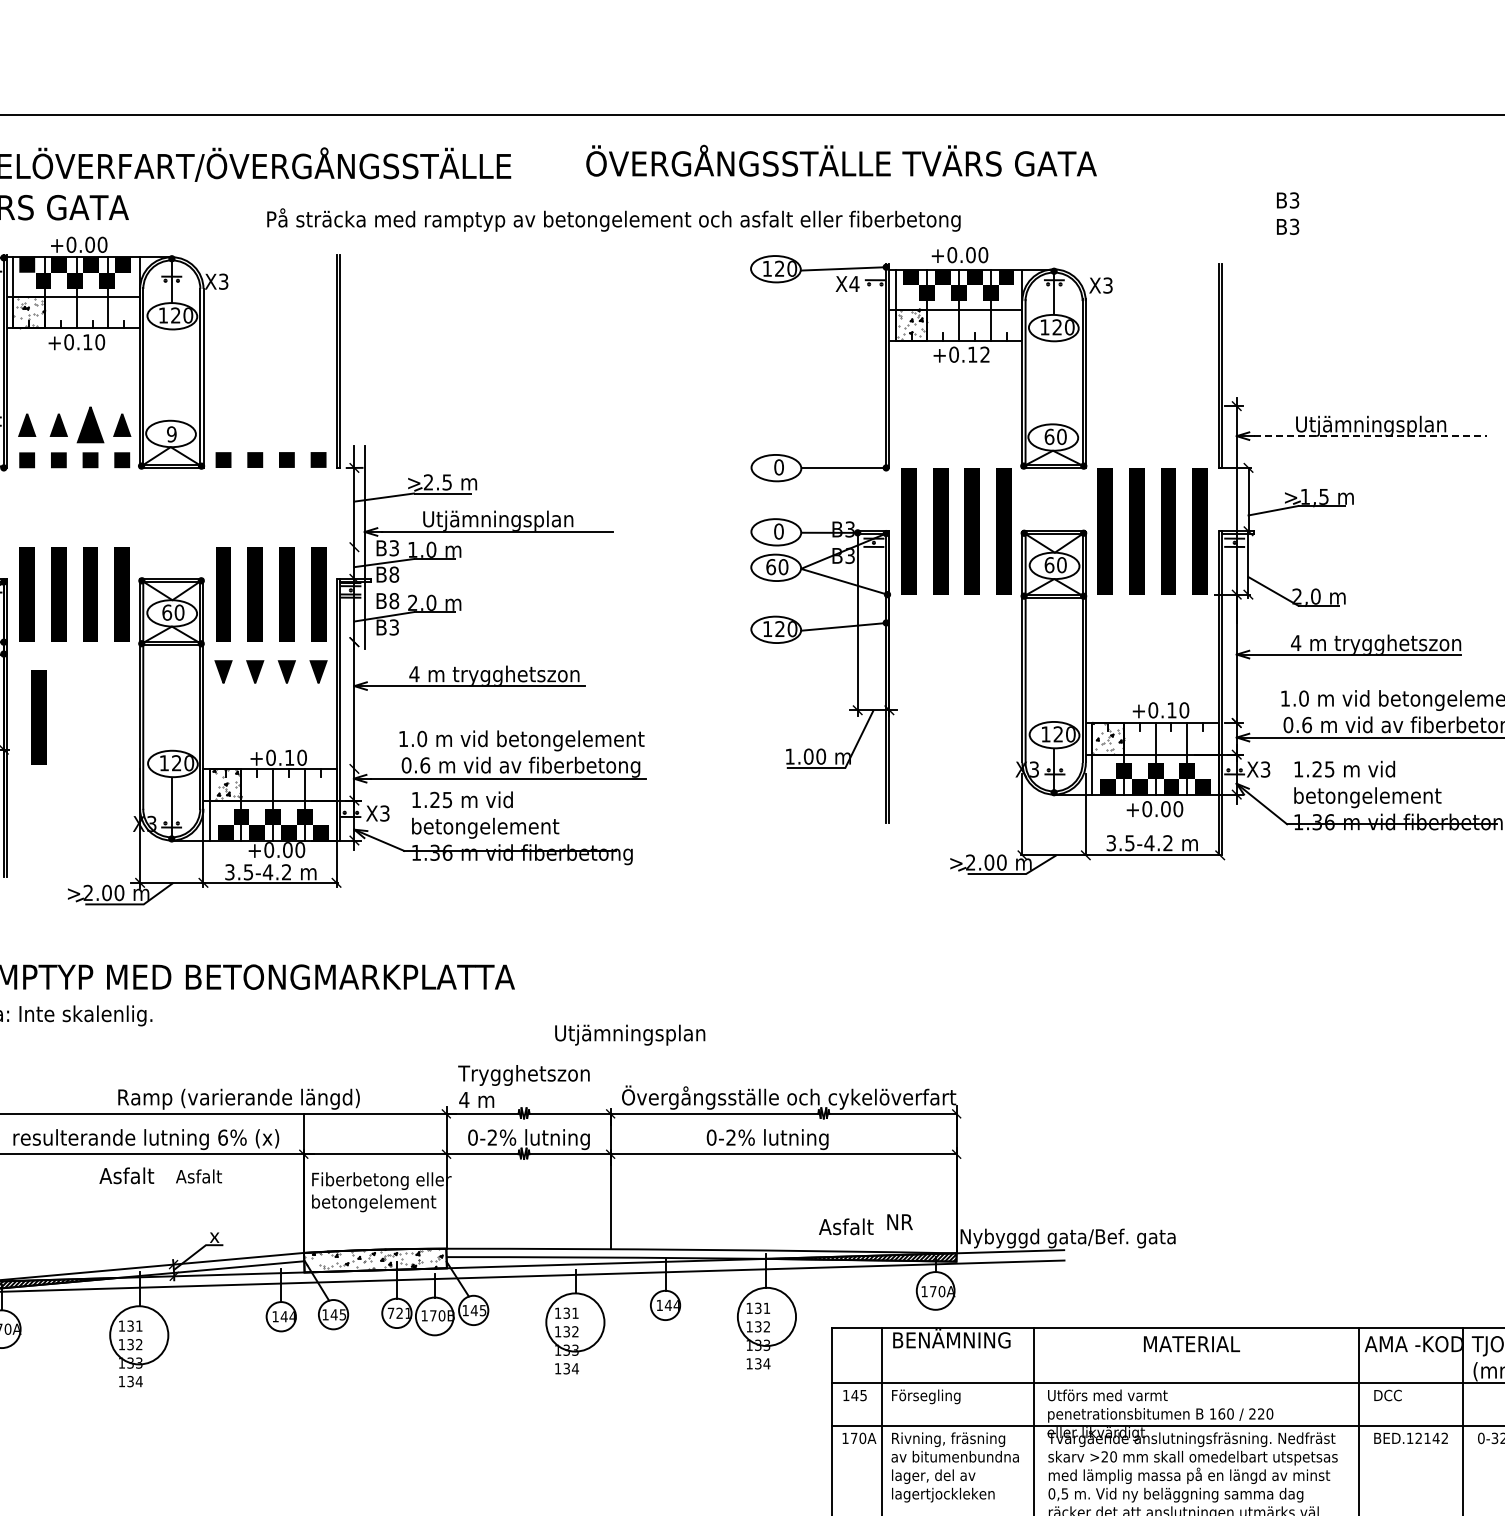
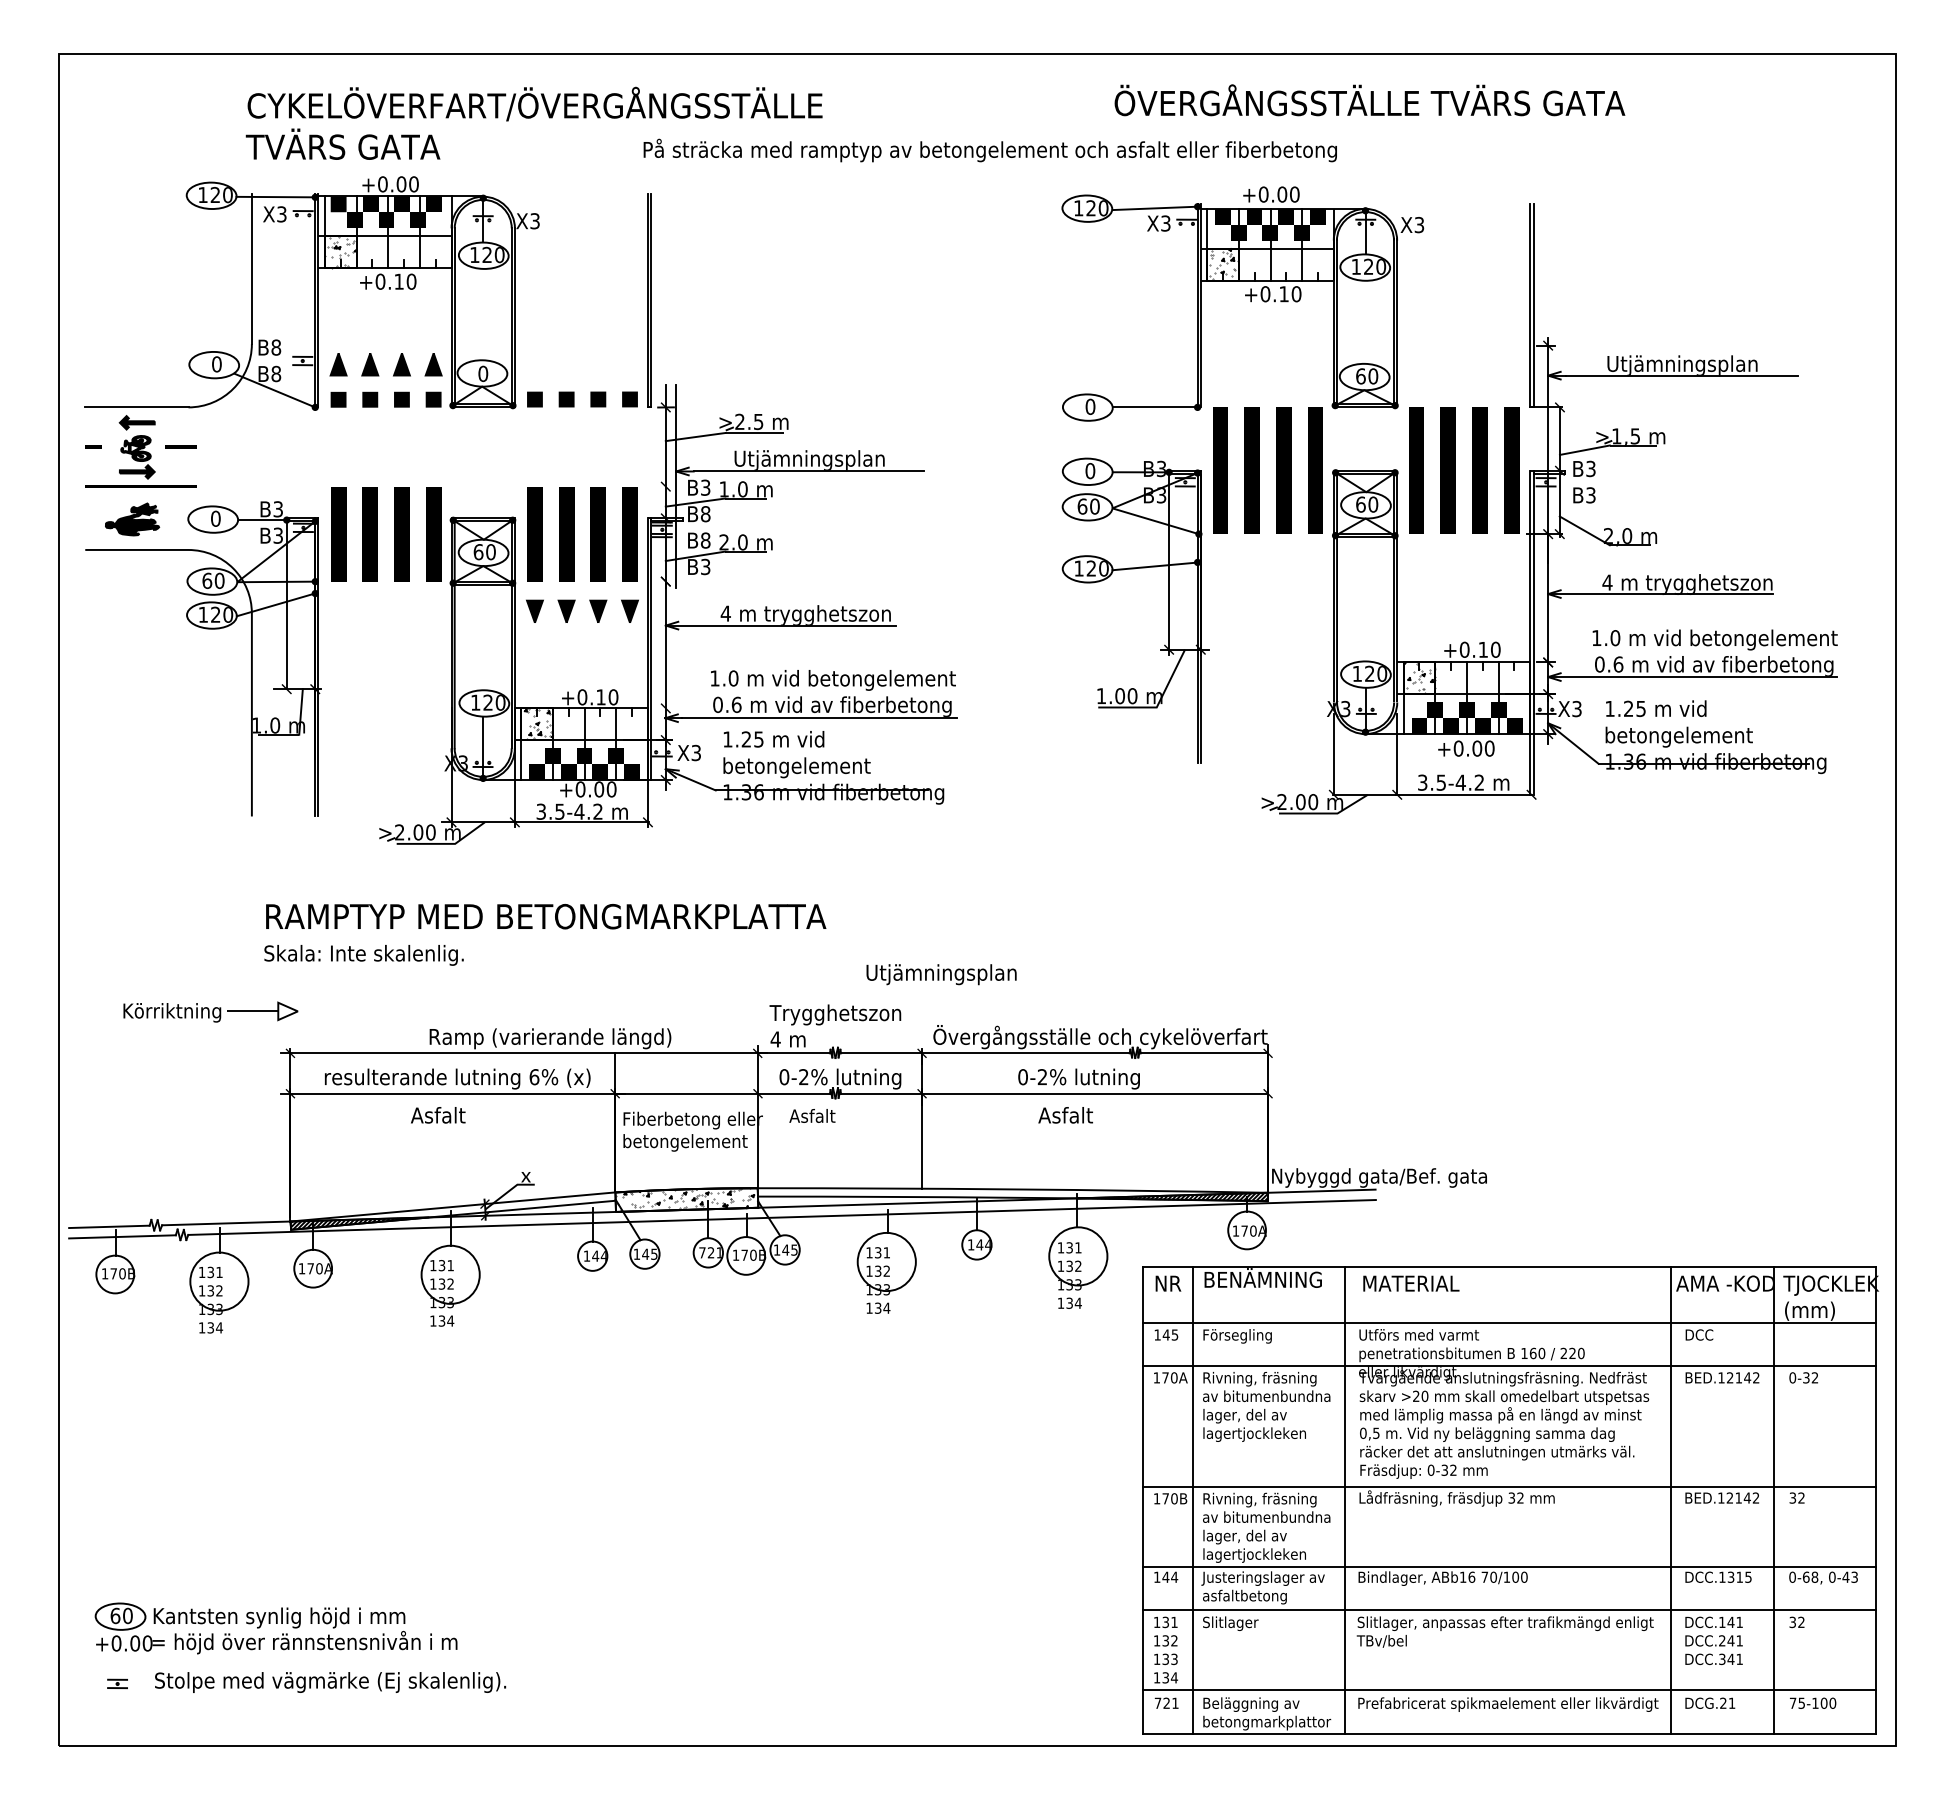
text: (841, 161) -> (1369, 100), moved
text: (1288, 213) -> (1584, 481), moved
text: (613, 220) -> (989, 150), moved
text: (854, 284) -> (1165, 223), X4 -> X3
text: (985, 355) -> (1296, 294), +0.12 -> +0.10
part: (90, 425) -> (401, 364), size x0.62
text: (172, 434) -> (483, 373), 9 -> 0
line: (1371, 436) -> (1682, 375), dashed -> solid
line: (39, 718) -> (350, 657), removed
text: (199, 1176) -> (812, 1115), moved
text: (900, 1222) -> (1168, 1283), moved
text: (846, 1227) -> (1065, 1115), moved
text: (1192, 1344) -> (1411, 1283), moved

